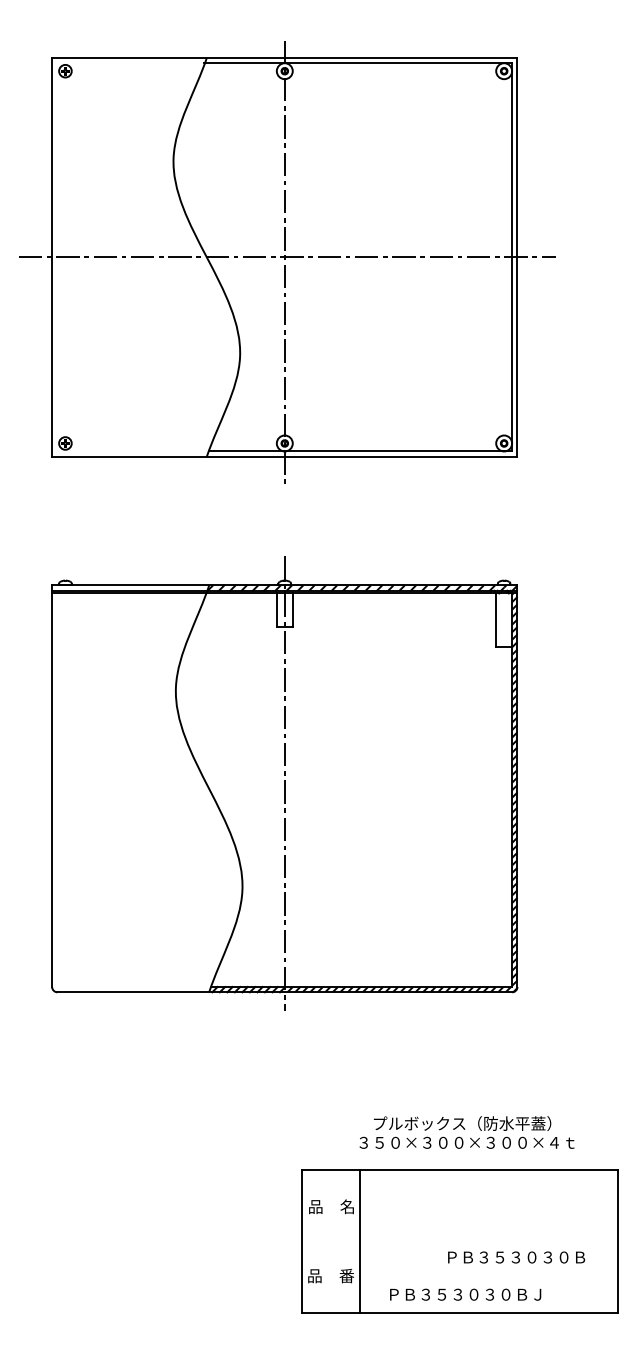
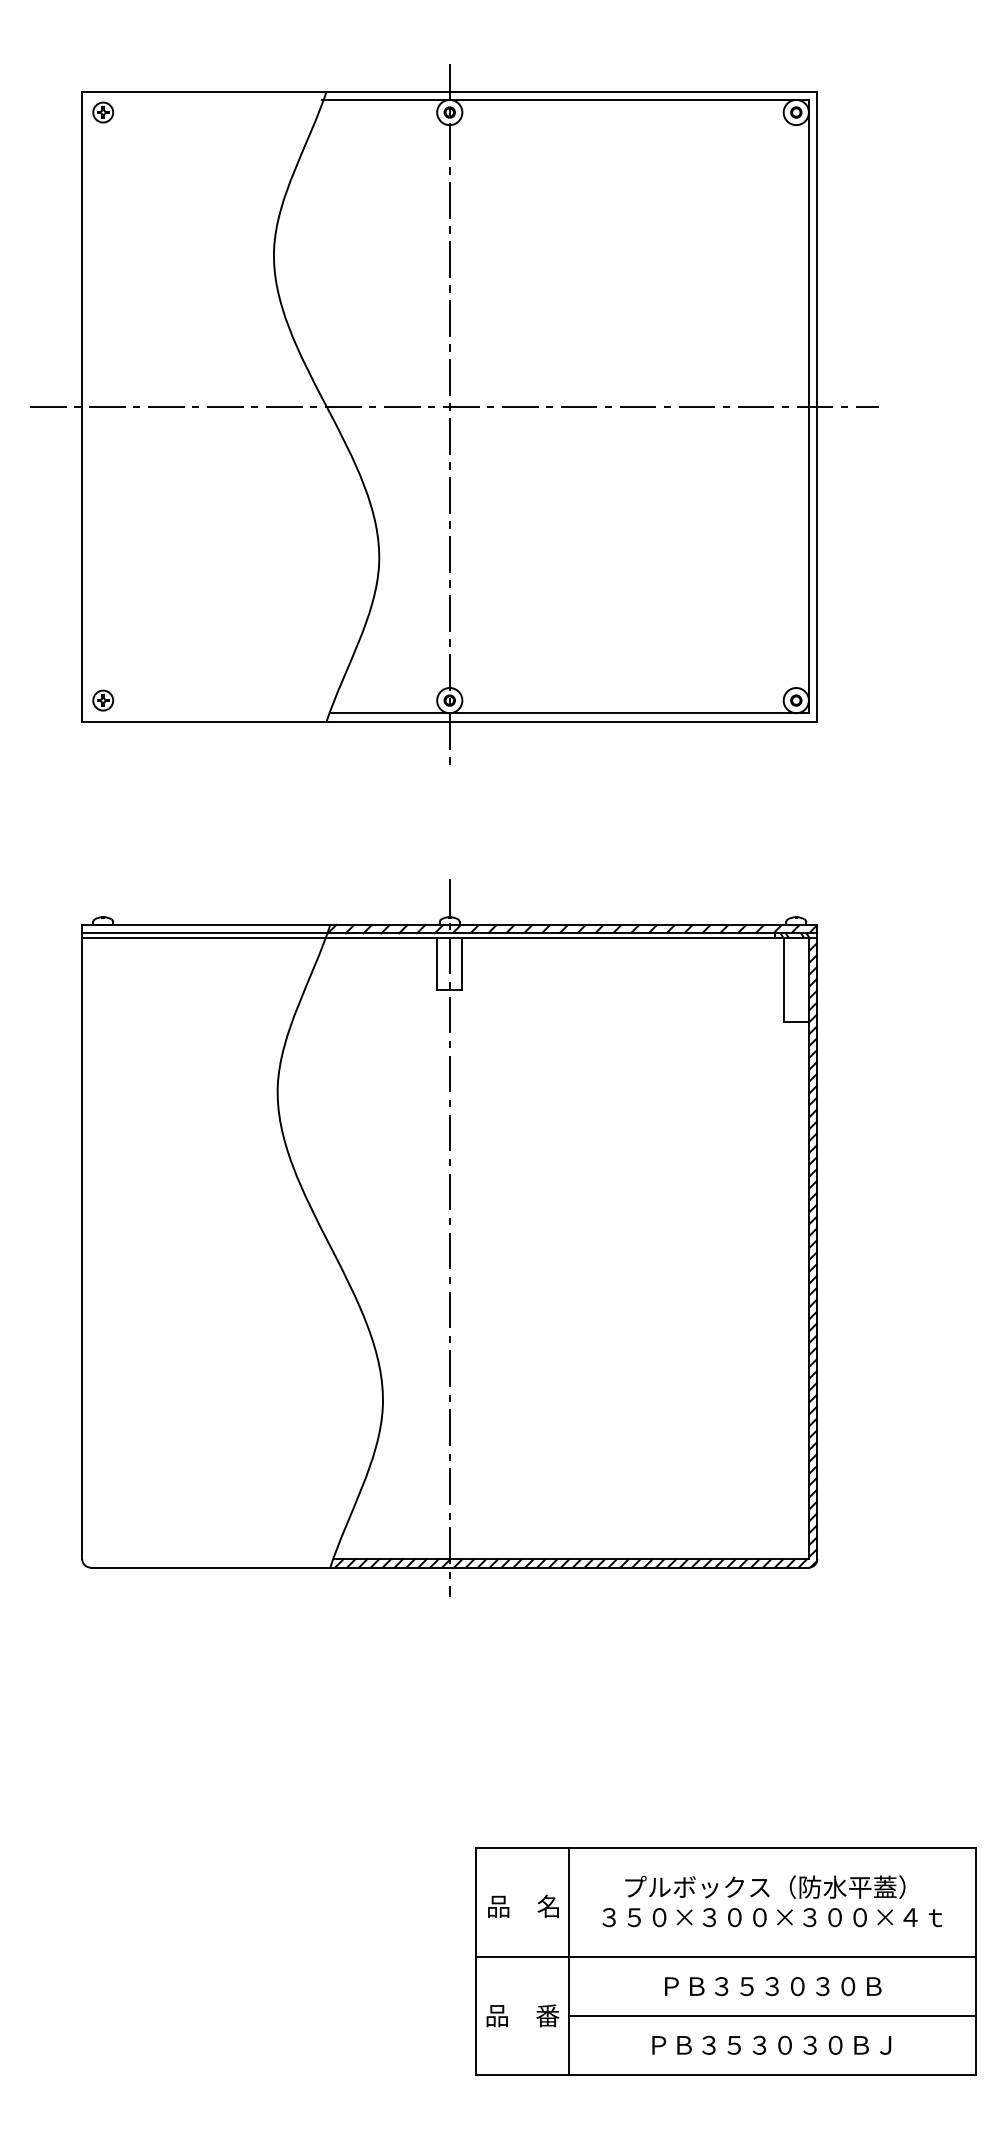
text: (466, 1132) -> (771, 1901), moved
line: (459, 1238) -> (725, 1956), added
text: (516, 1257) -> (773, 1986), moved
line: (489, 1276) -> (773, 2016), added
text: (465, 1294) -> (771, 2044), moved

